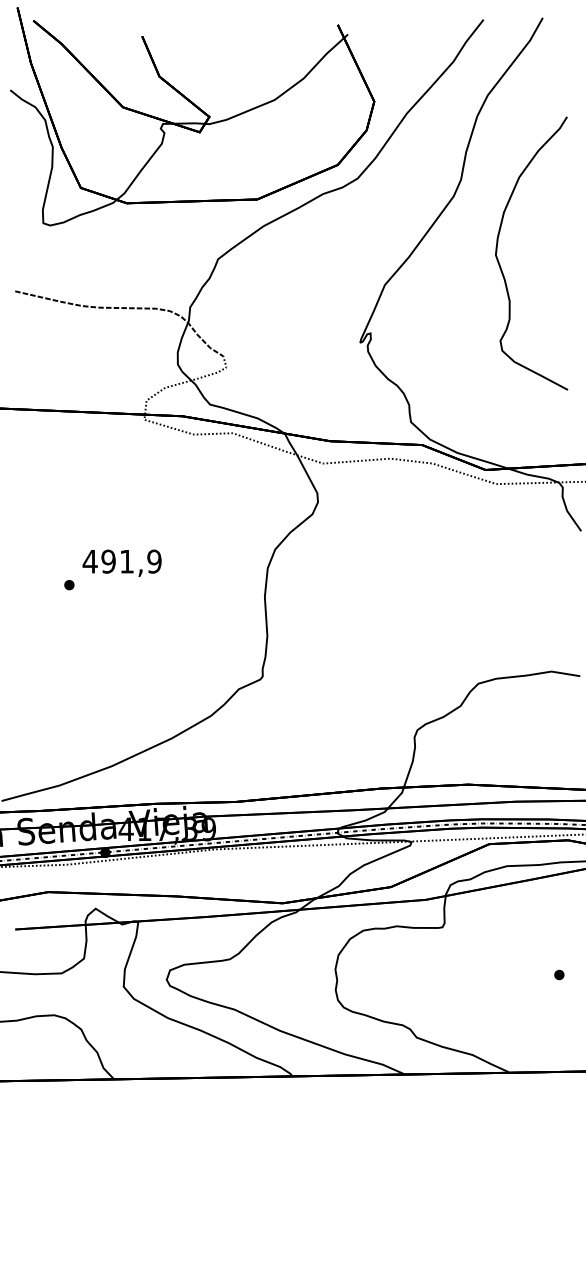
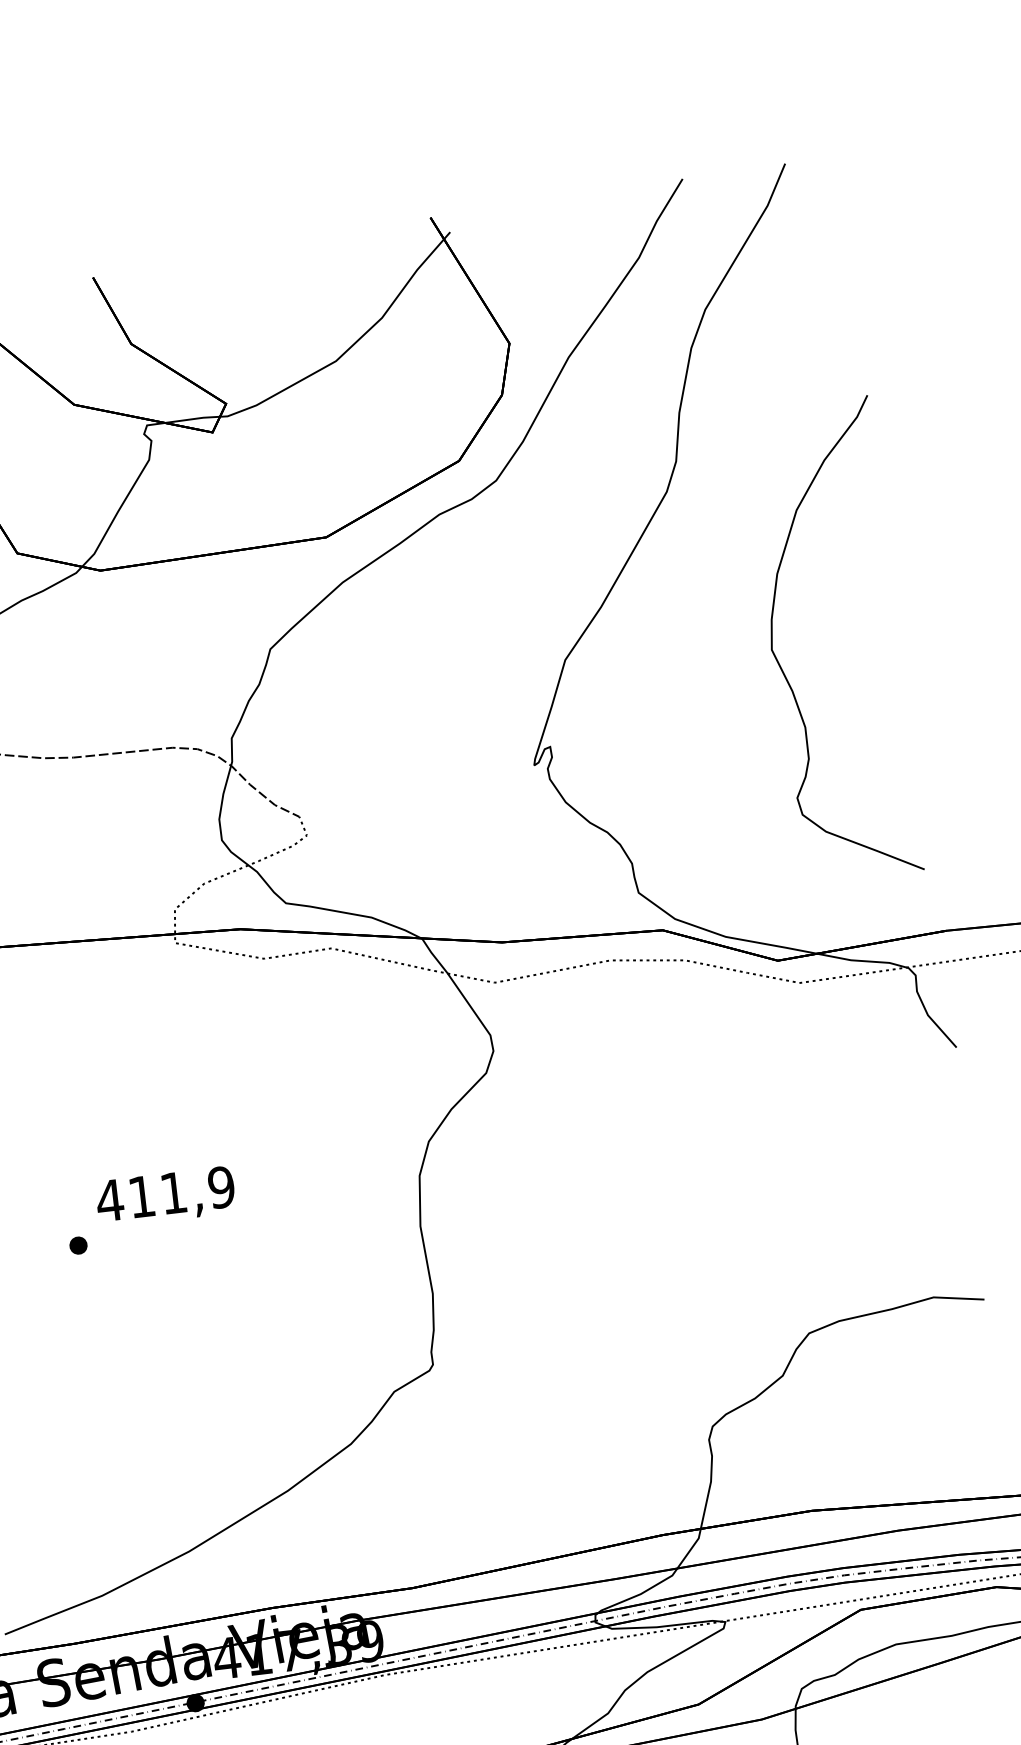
curve: (500, 264) -> (781, 665), moved
text: (108, 561) -> (141, 1196), 491,9 -> 411,9

